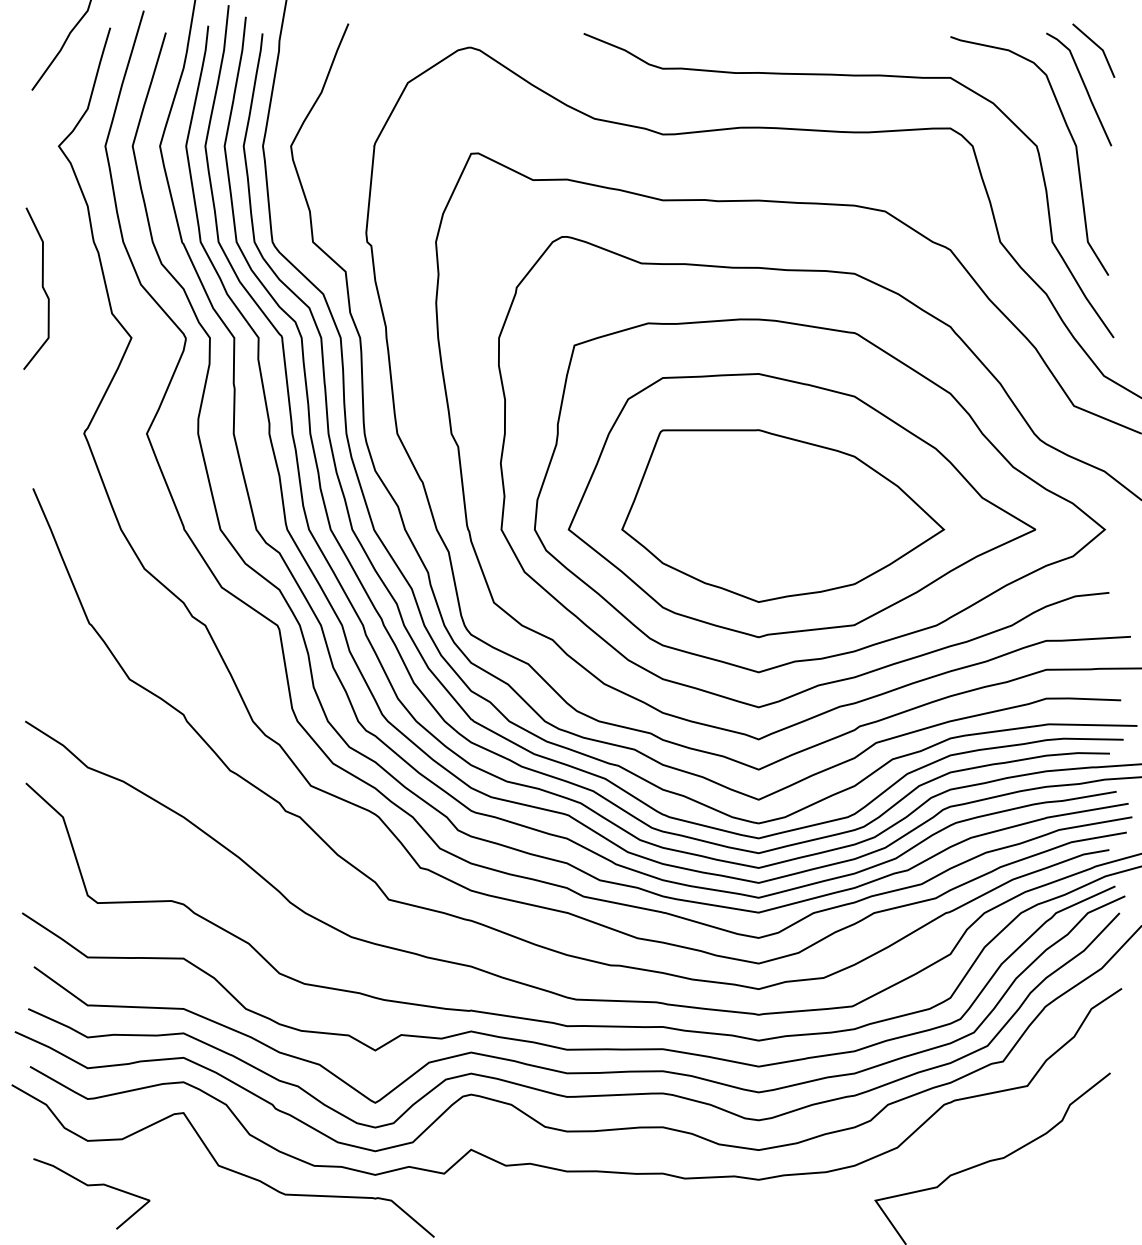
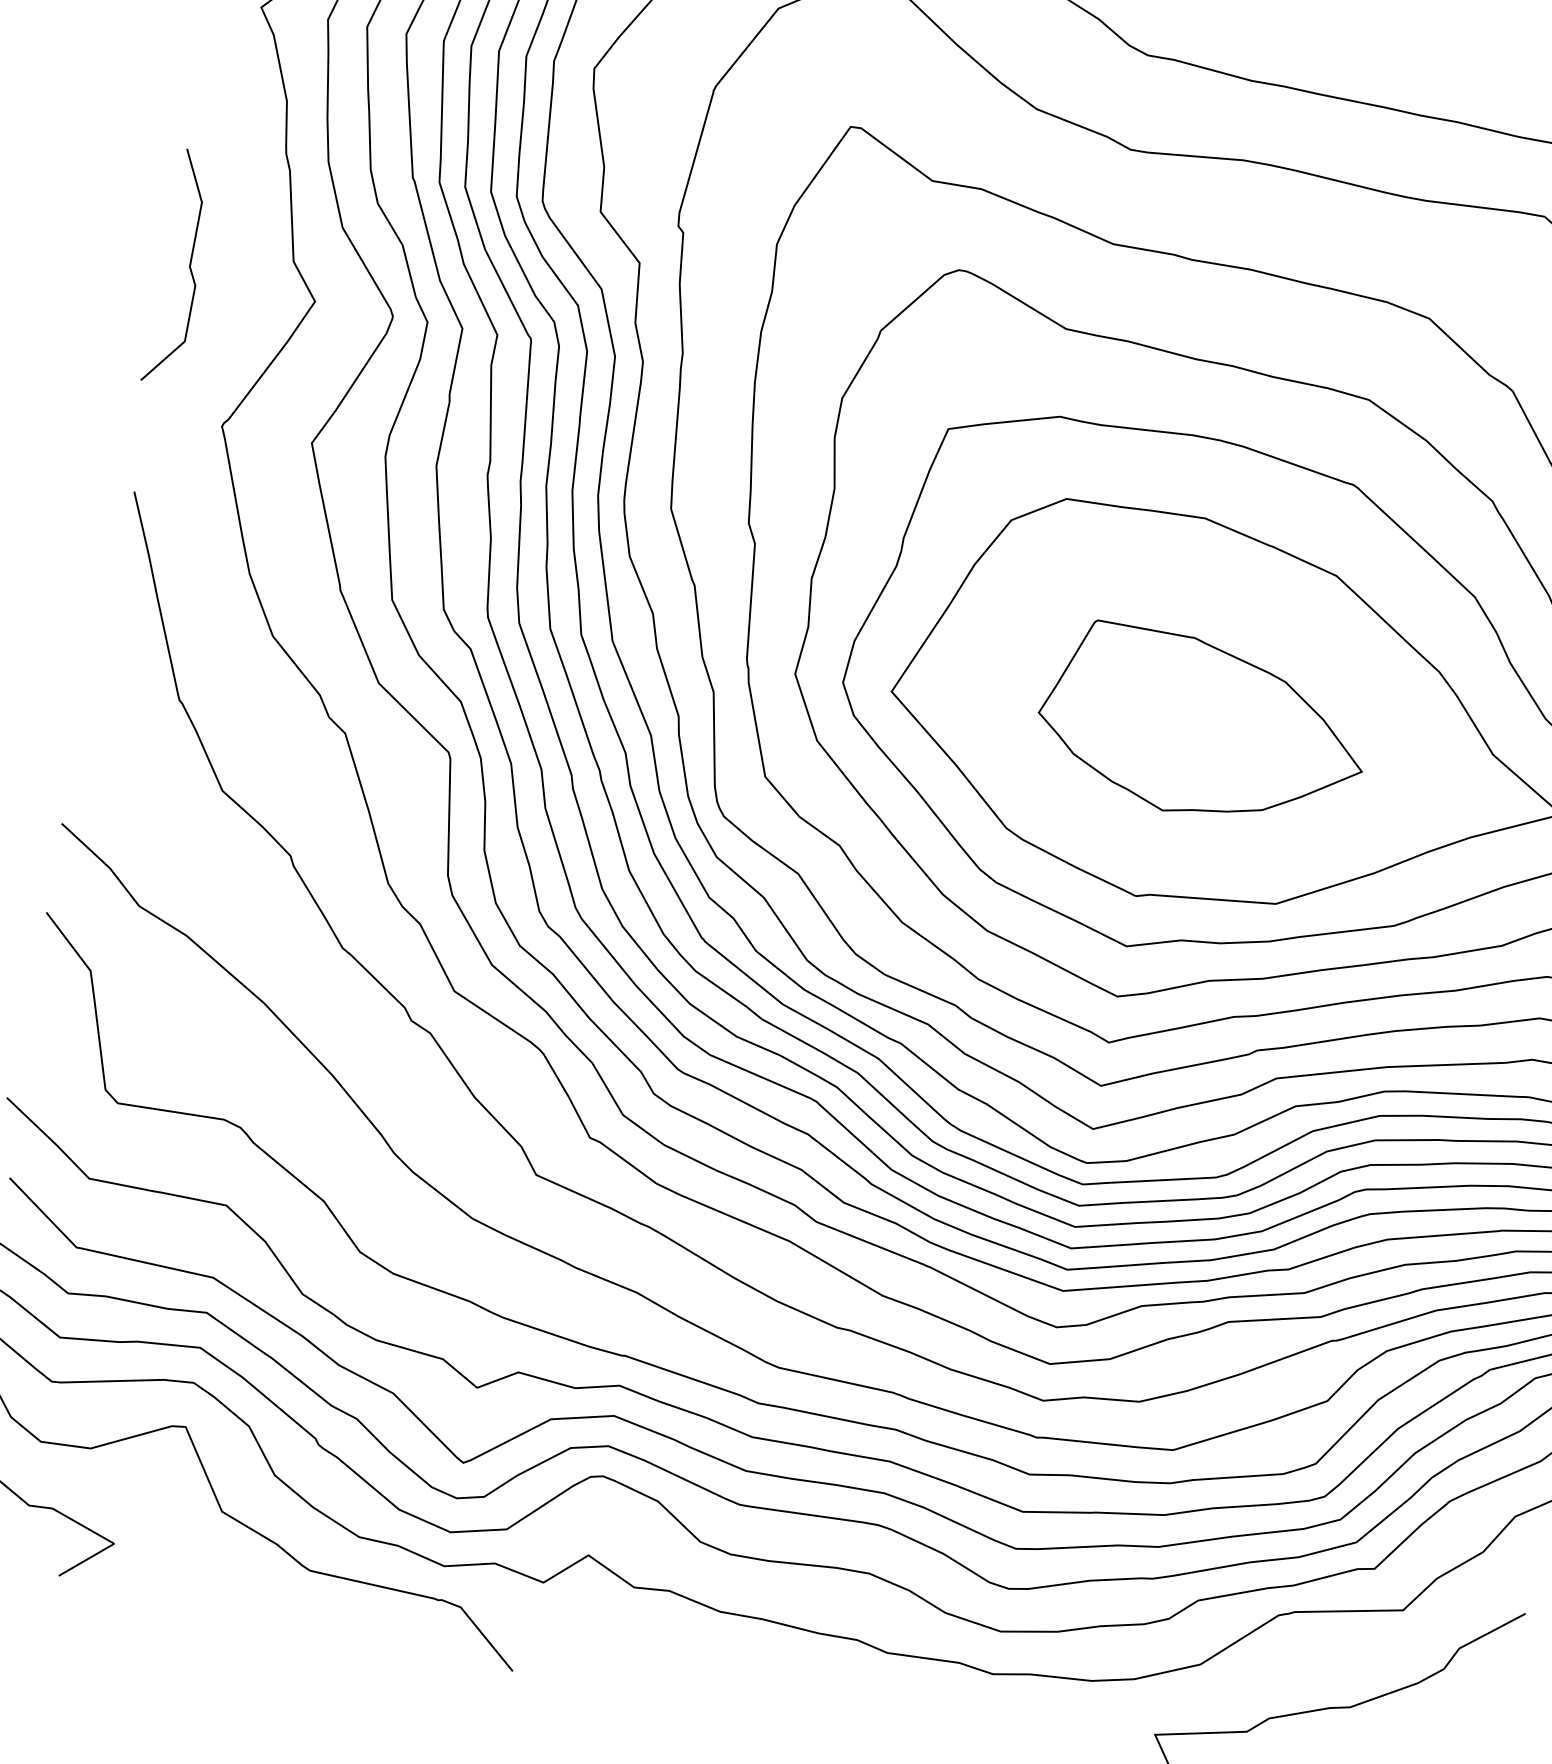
curve: (41, 286) -> (188, 265), moved
part: (783, 515) -> (1203, 727), size x0.7

